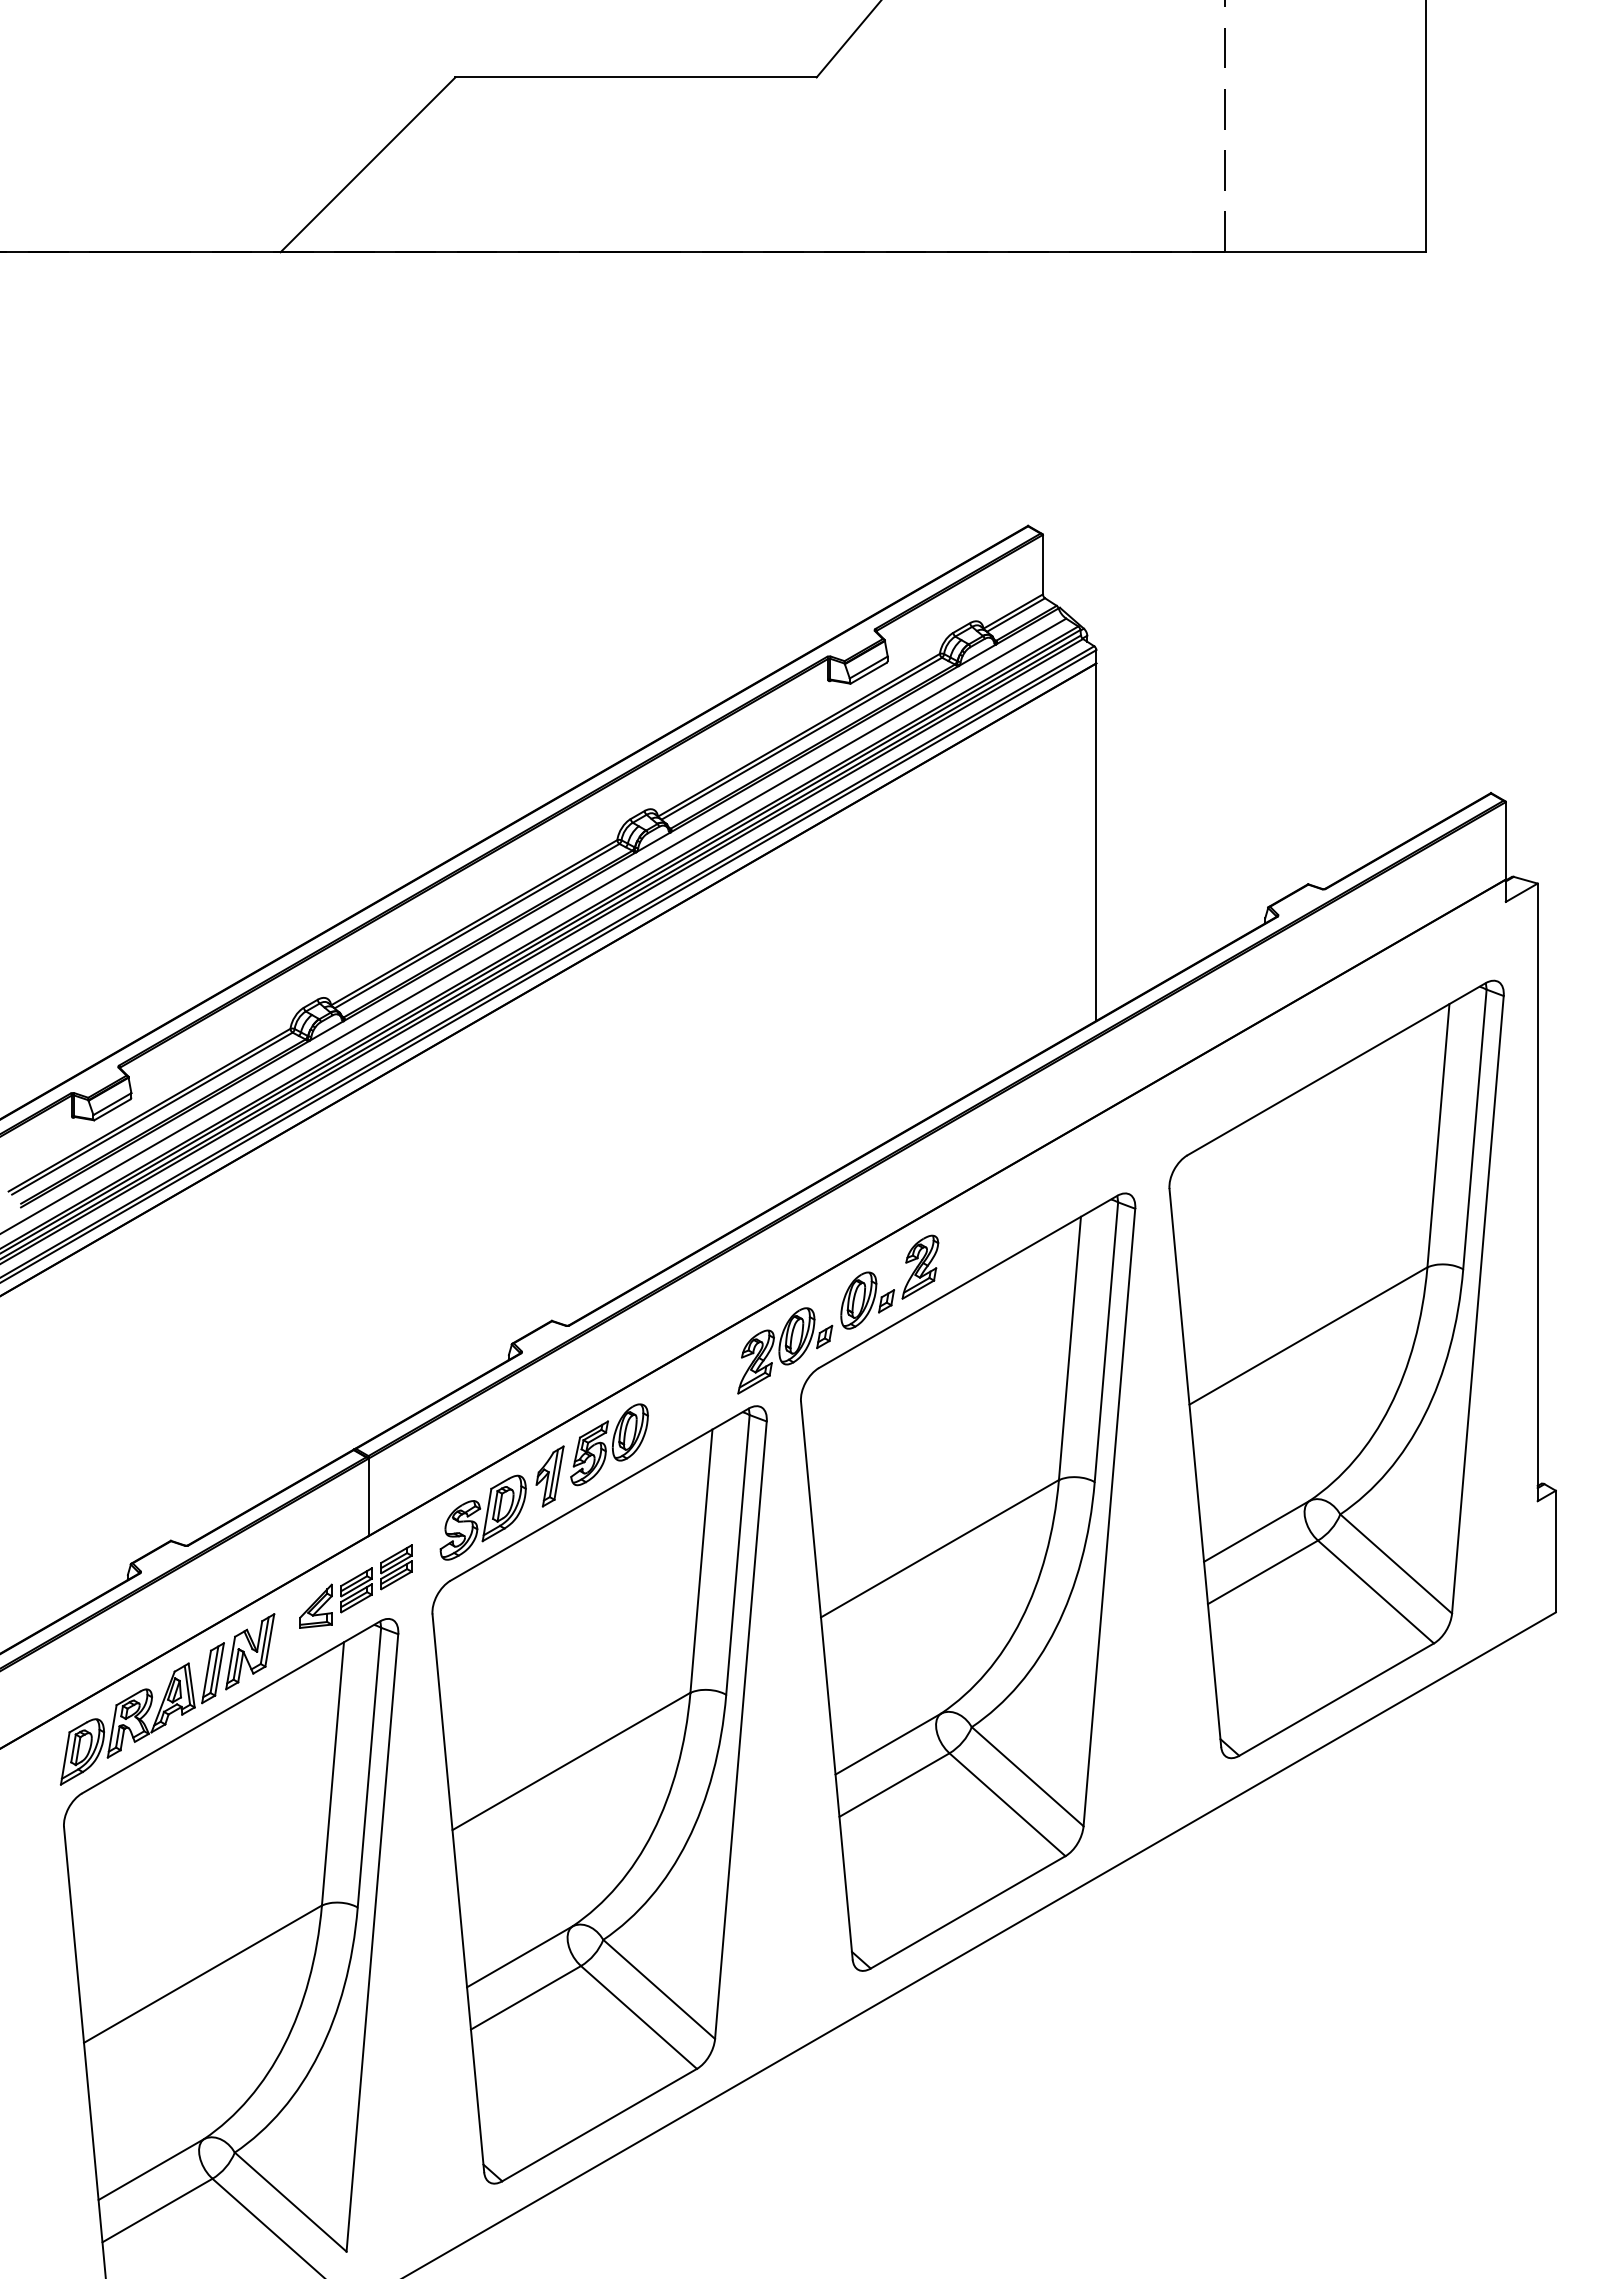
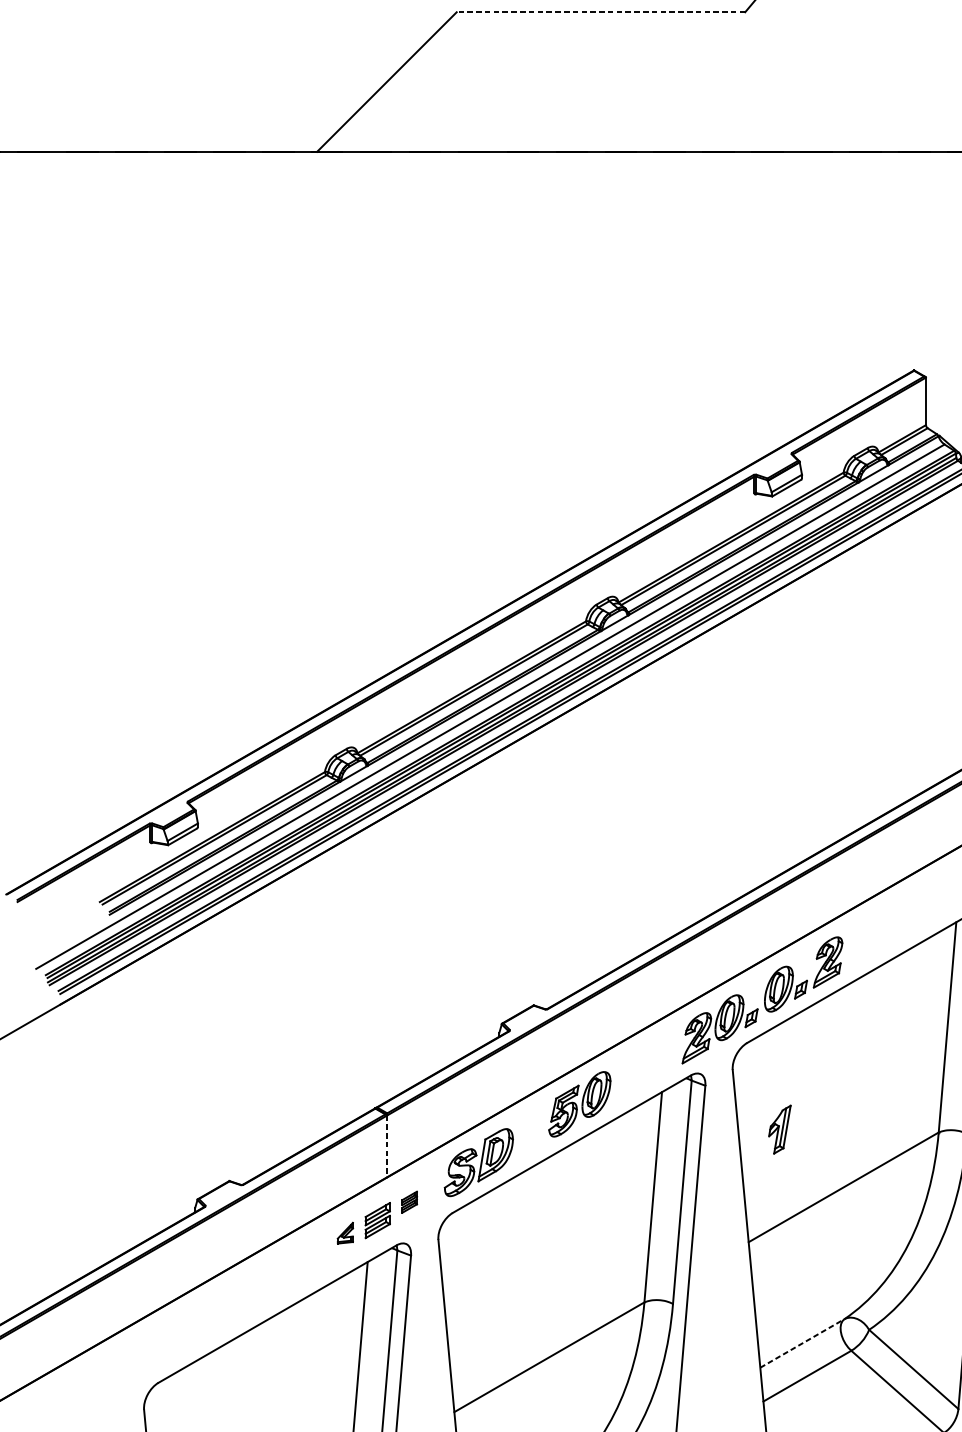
line: (636, 77) -> (601, 12), solid -> dashed
part: (549, 1476) -> (779, 1129), moved
line: (368, 1497) -> (387, 1146), solid -> dashed
part: (396, 1567) -> (409, 1202), size x0.6
part: (315, 1605) -> (344, 1232), size x0.6
part: (167, 1699) -> (226, 1307), removed
line: (888, 1744) -> (802, 1343), solid -> dashed

